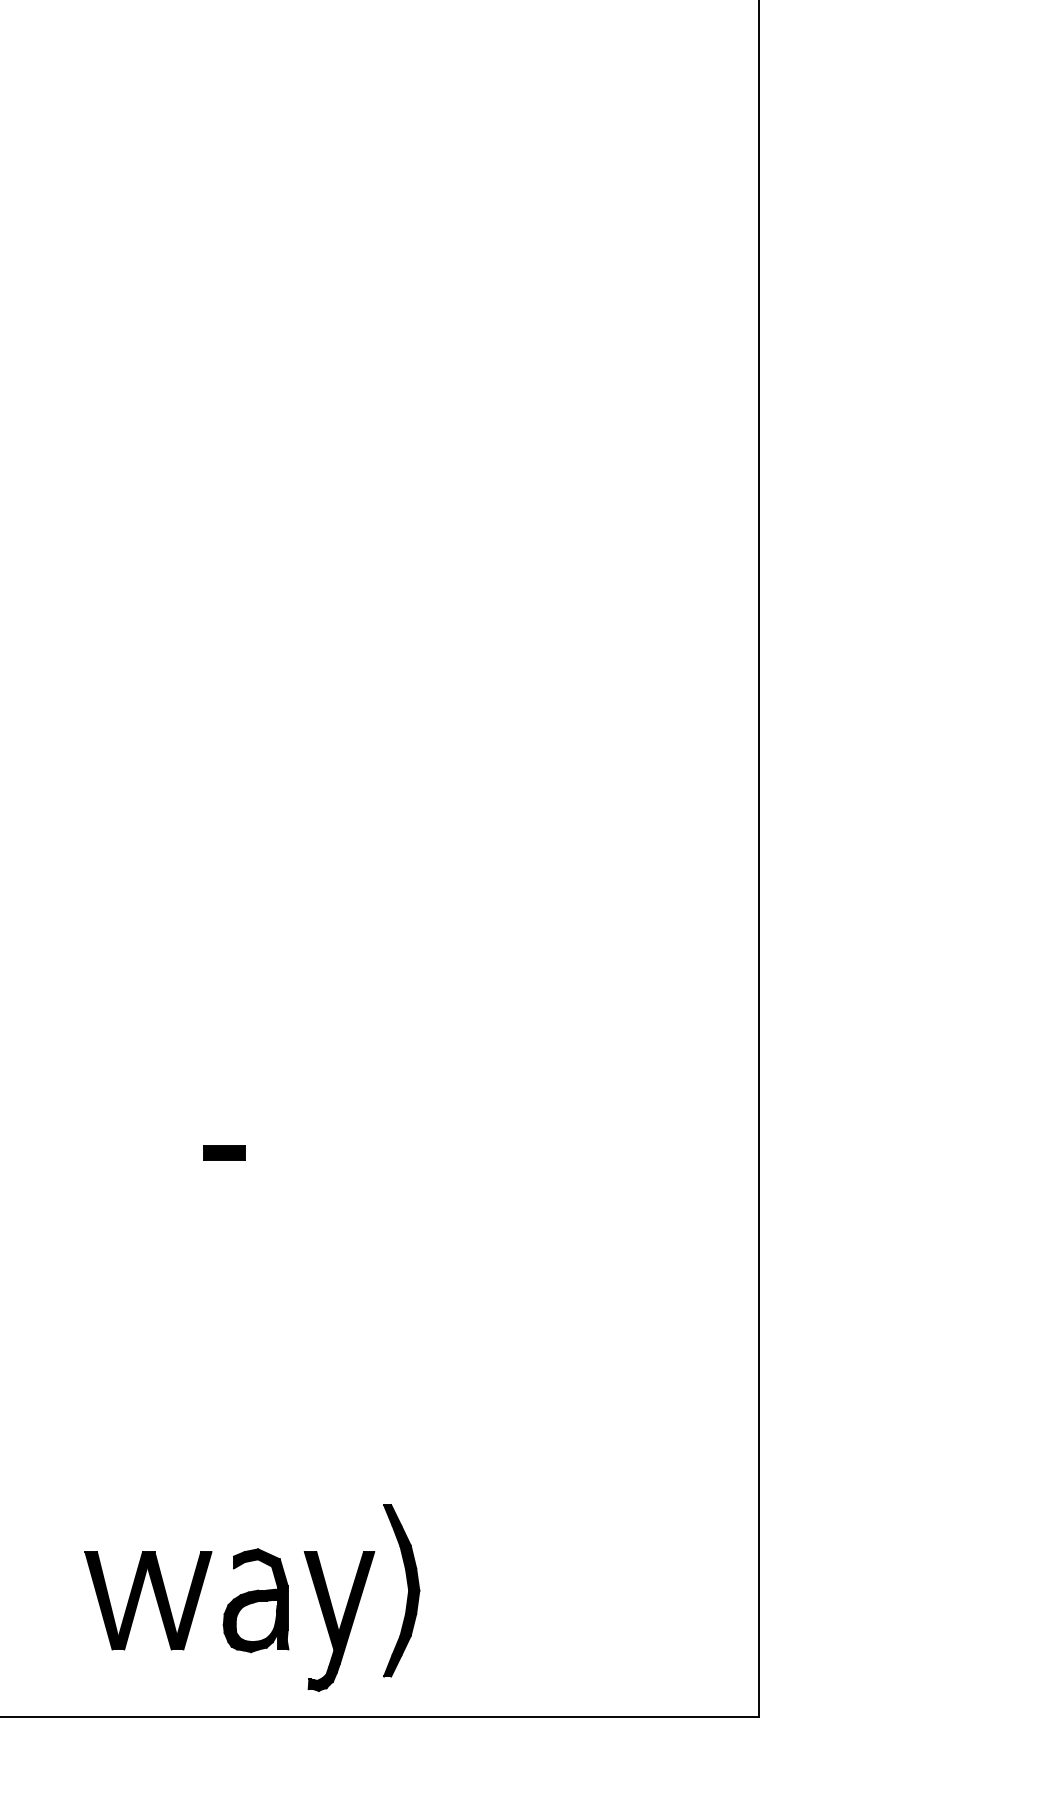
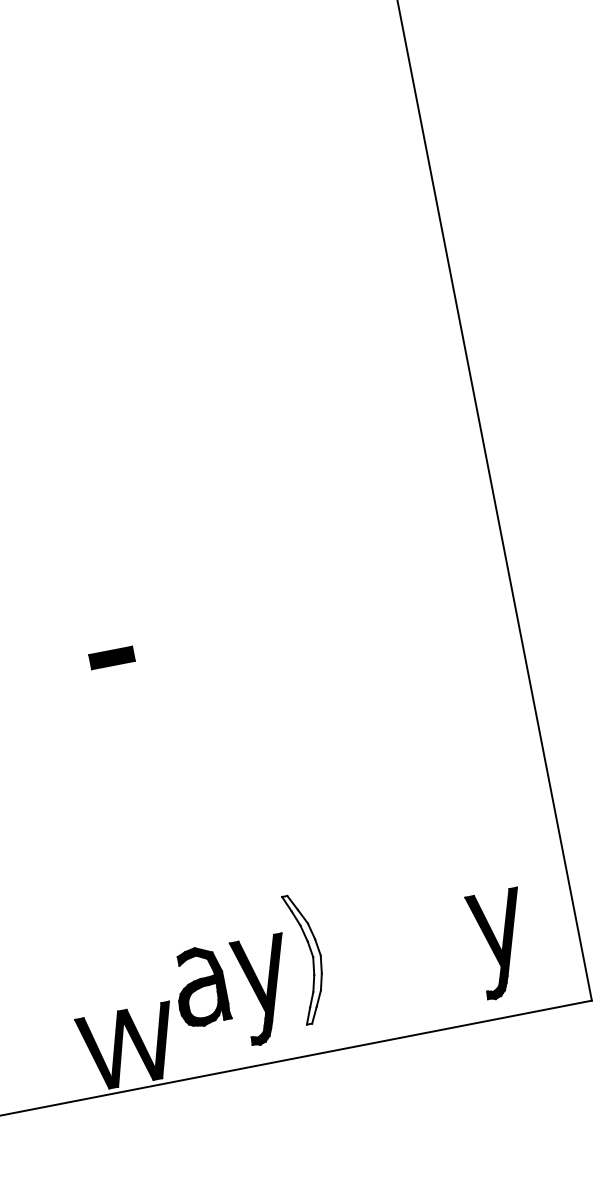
part: (224, 1152) -> (112, 657), size x1.4
fill: (401, 1590) -> (307, 958), removed
part: (155, 1597) -> (133, 1043), moved
part: (655, 1621) -> (501, 944), added

